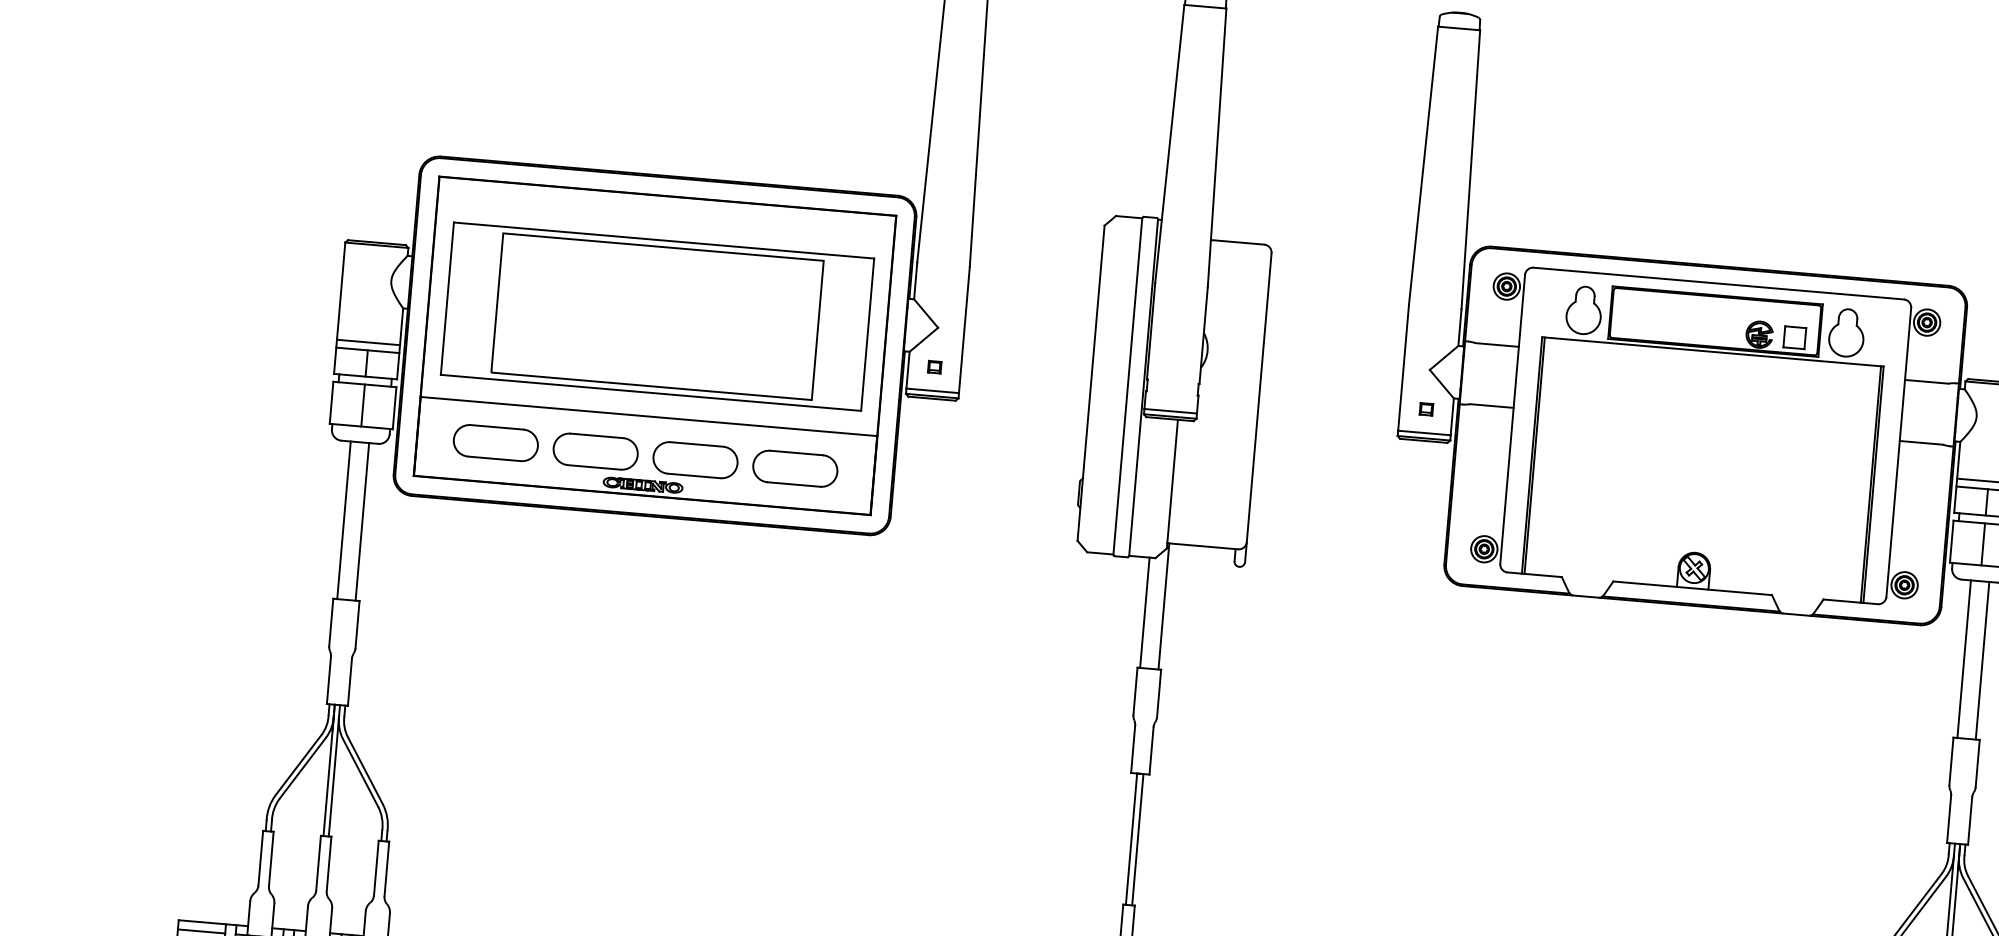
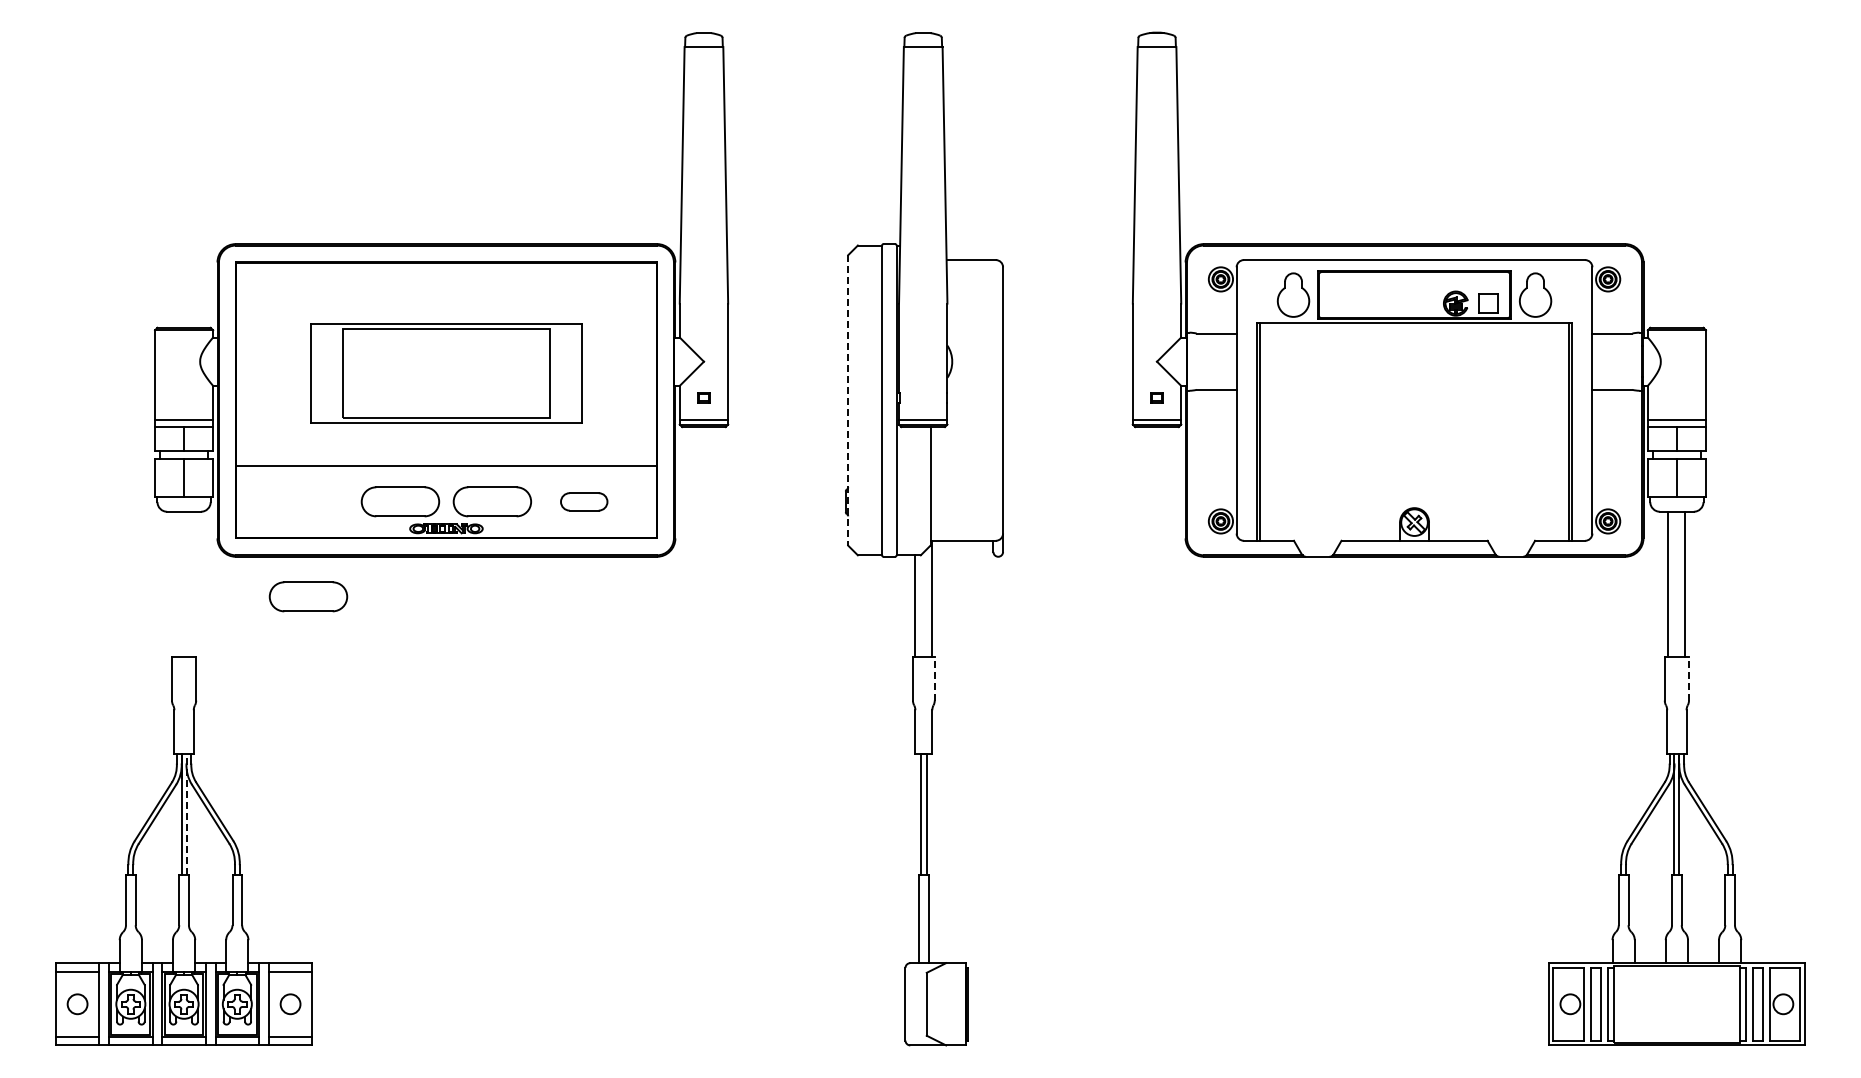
part: (657, 316) -> (446, 373), size x0.7
line: (1091, 383) -> (848, 400), solid -> dashed
part: (495, 442) -> (308, 596), moved
part: (794, 468) -> (583, 501), size x0.6
line: (343, 519) -> (175, 583), removed
line: (362, 520) -> (192, 583), removed
line: (1158, 693) -> (934, 678), solid -> dashed
line: (1977, 763) -> (1688, 678), solid -> dashed
line: (334, 771) -> (186, 814), solid -> dashed

